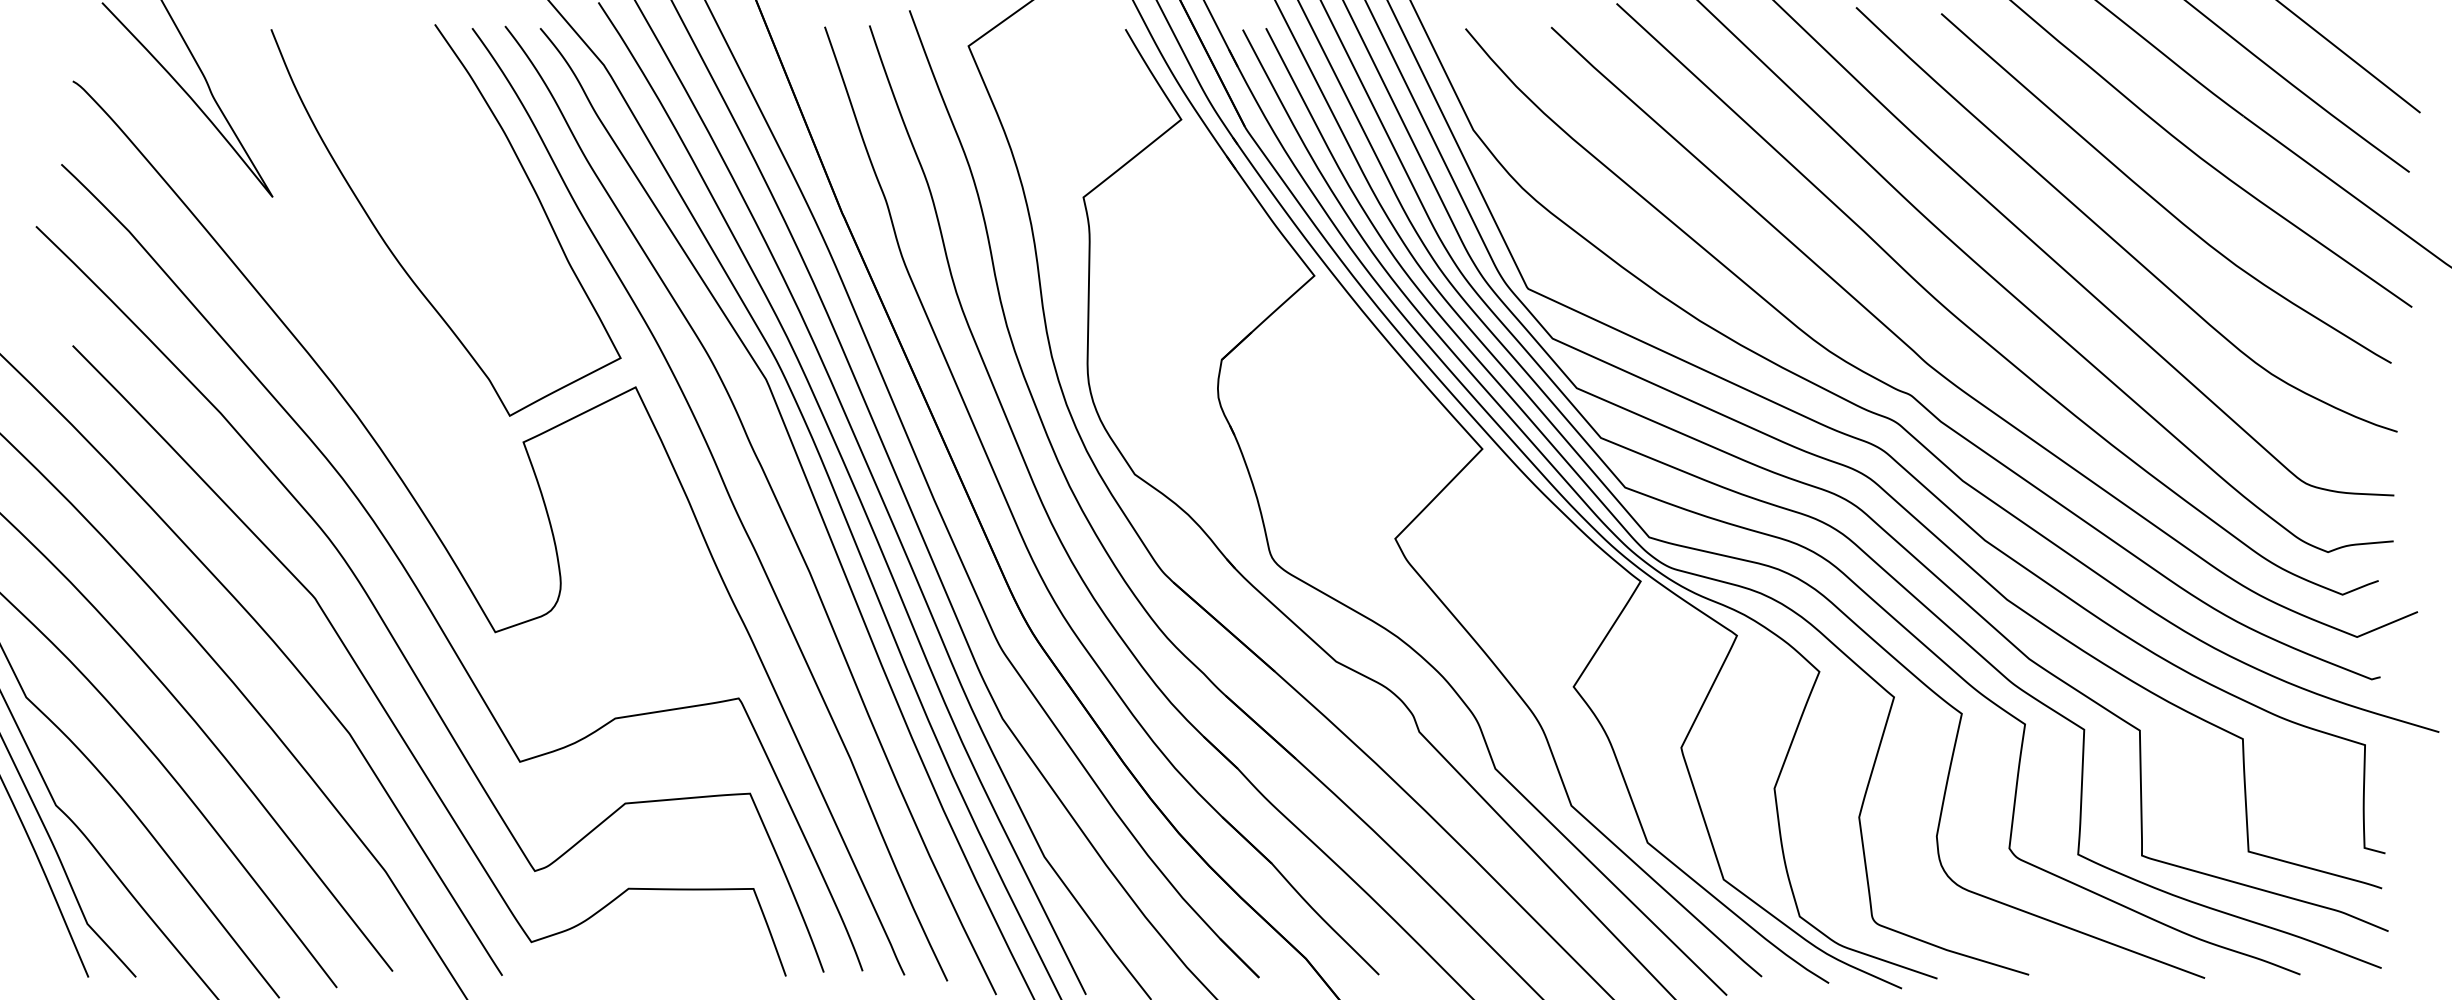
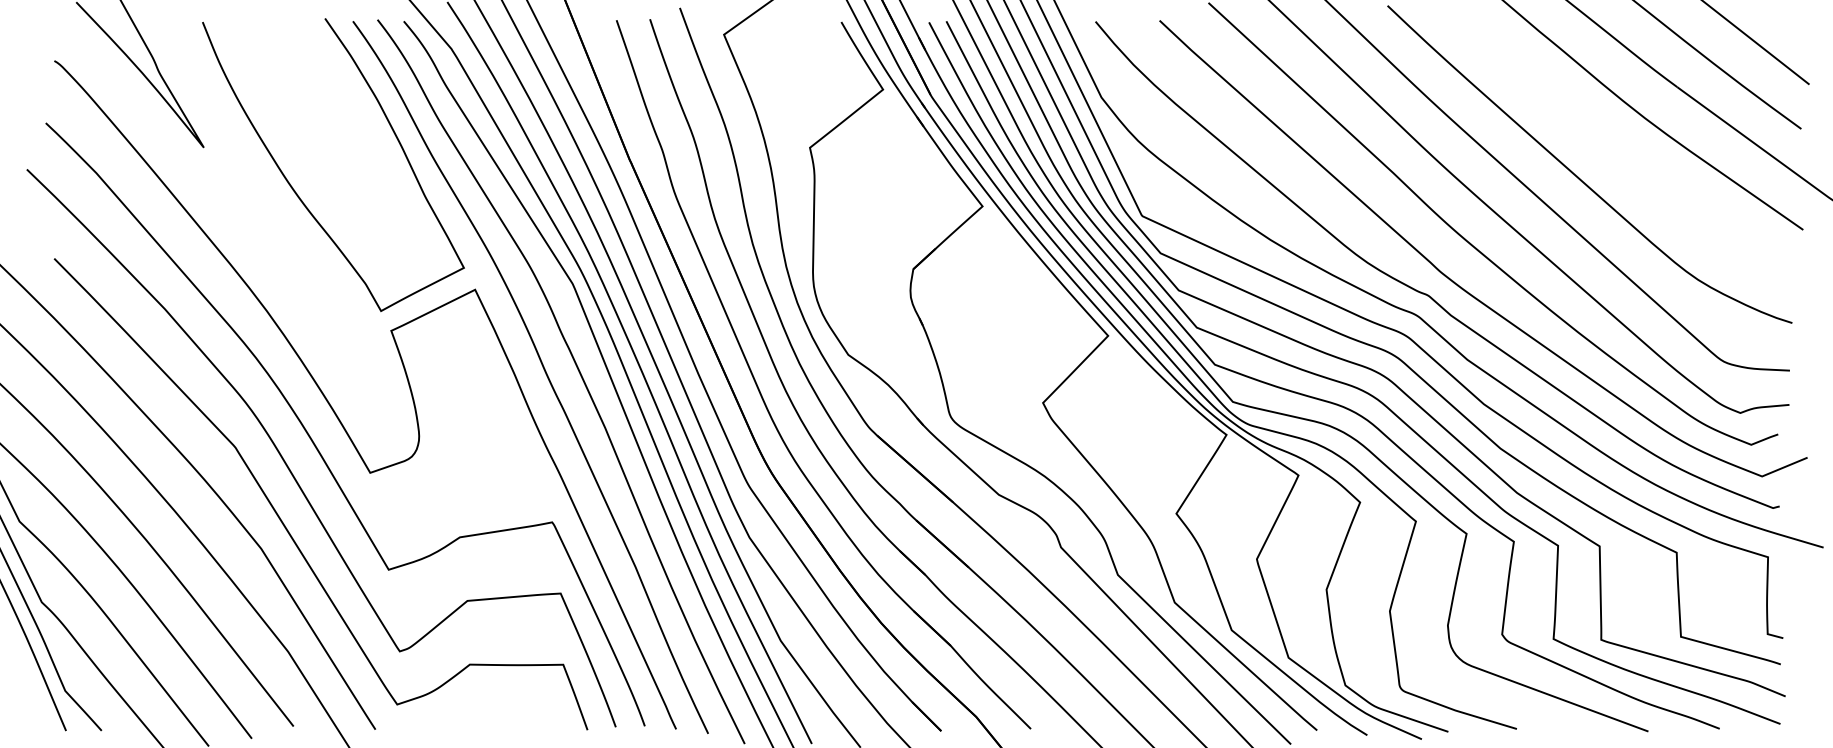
curve: (2157, 200) -> (1612, 150), removed

